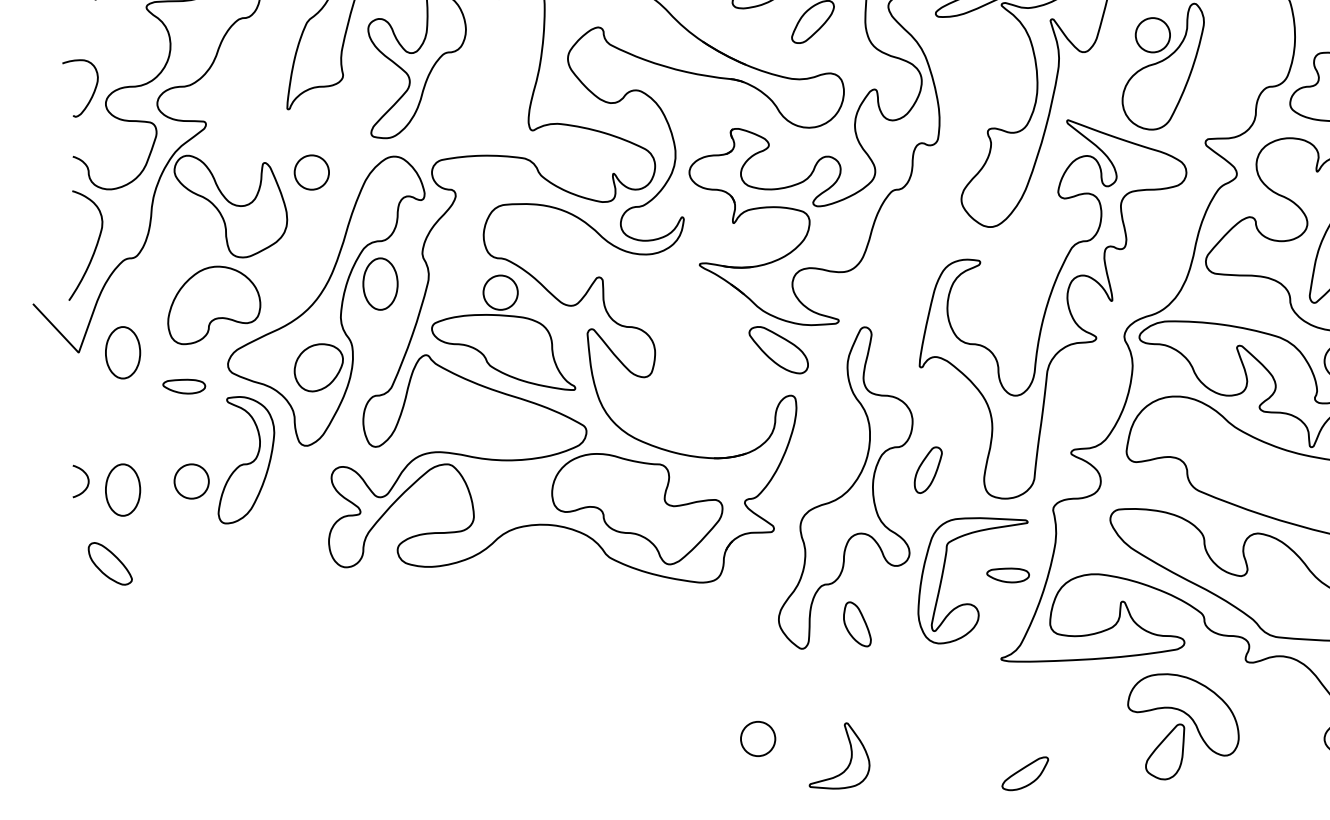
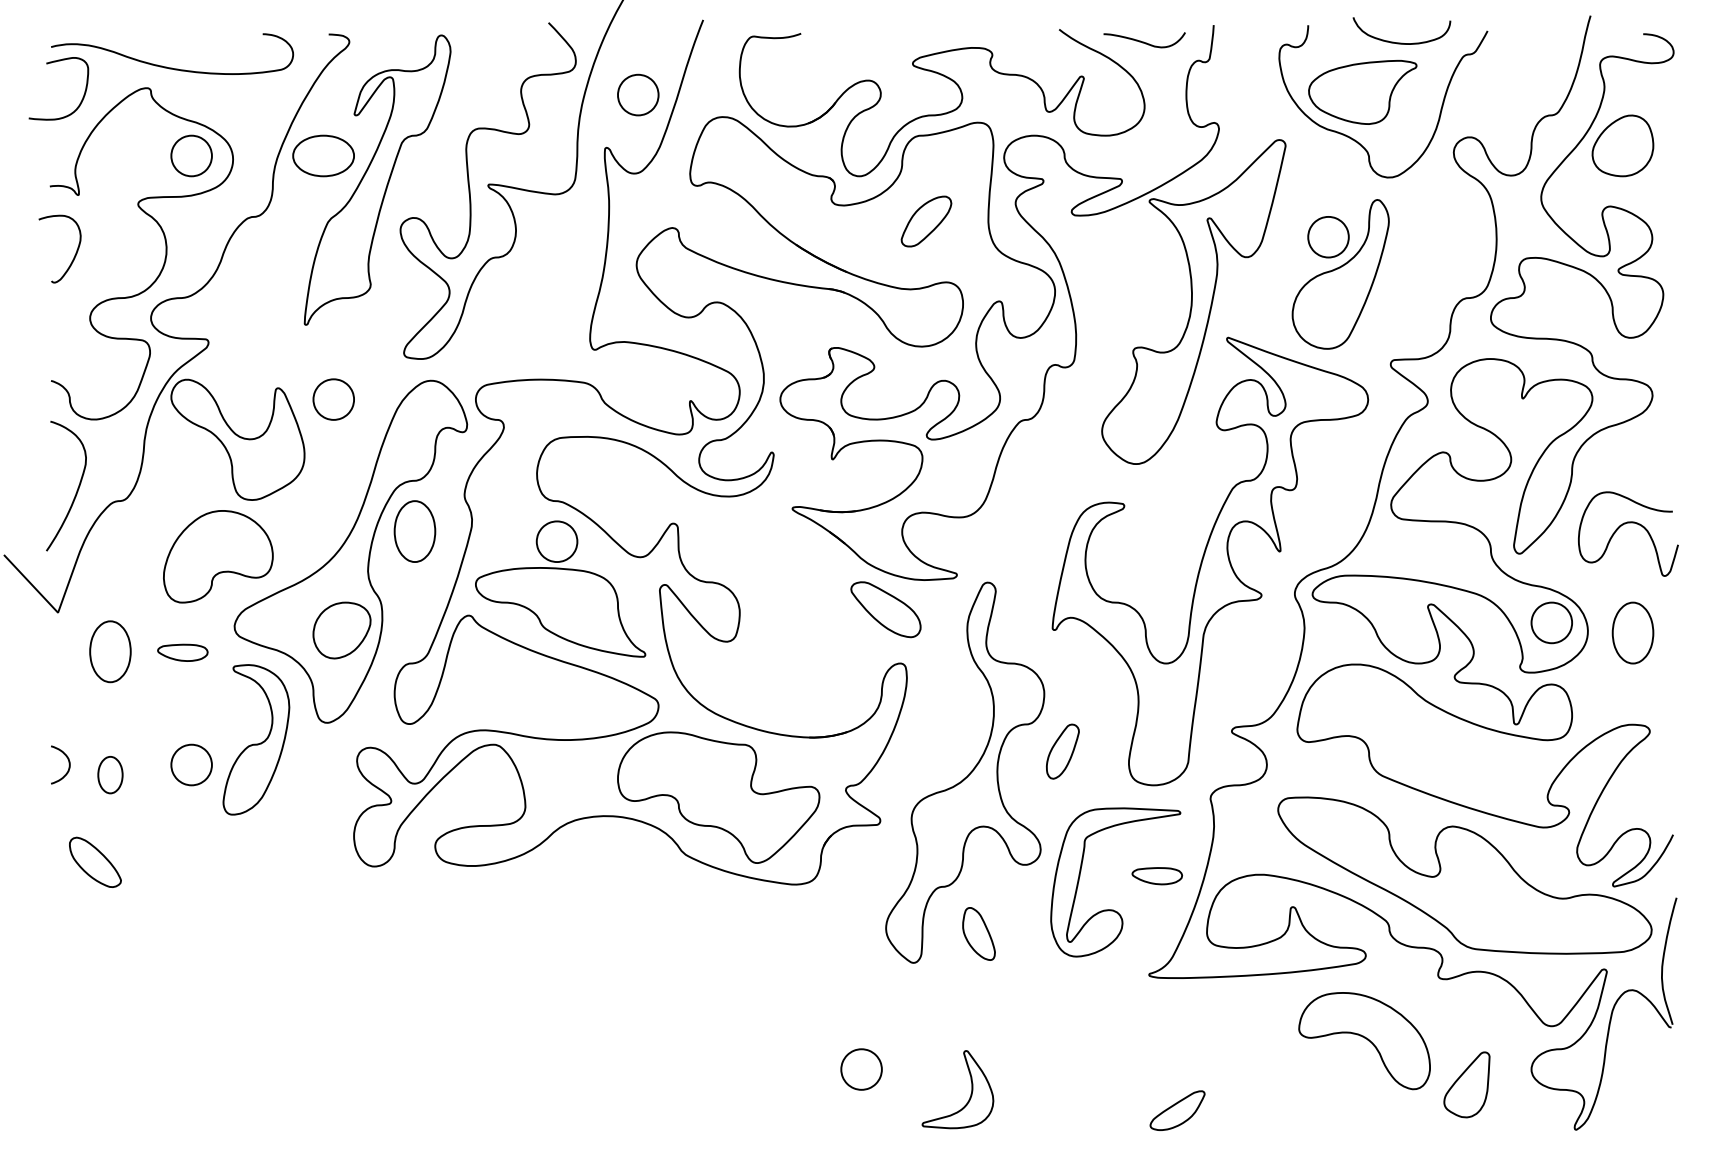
curve: (93, 91) -> (75, 252), moved
part: (123, 352) -> (110, 651), moved
part: (123, 489) -> (110, 774), size x0.6
part: (1164, 751) -> (1466, 1084), moved

